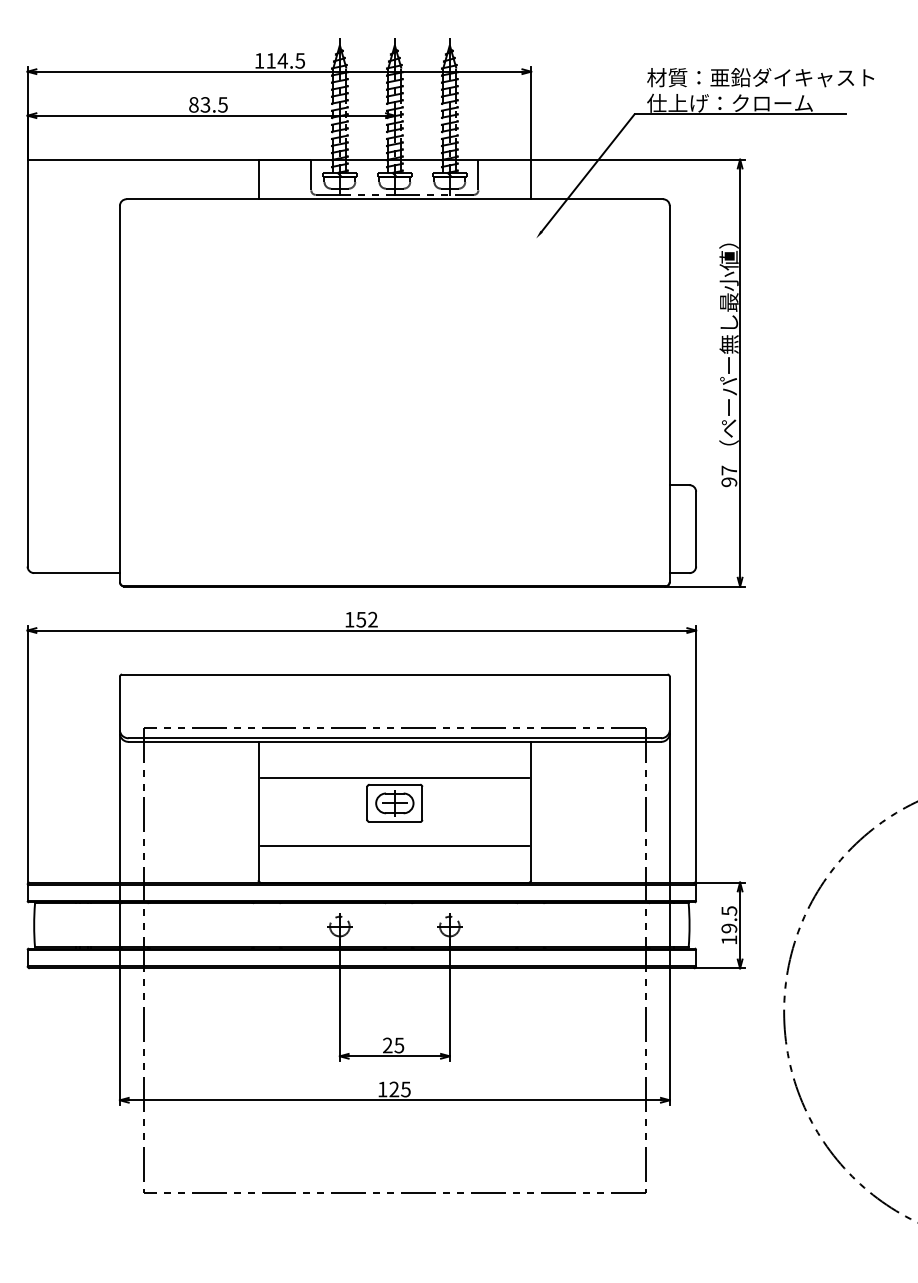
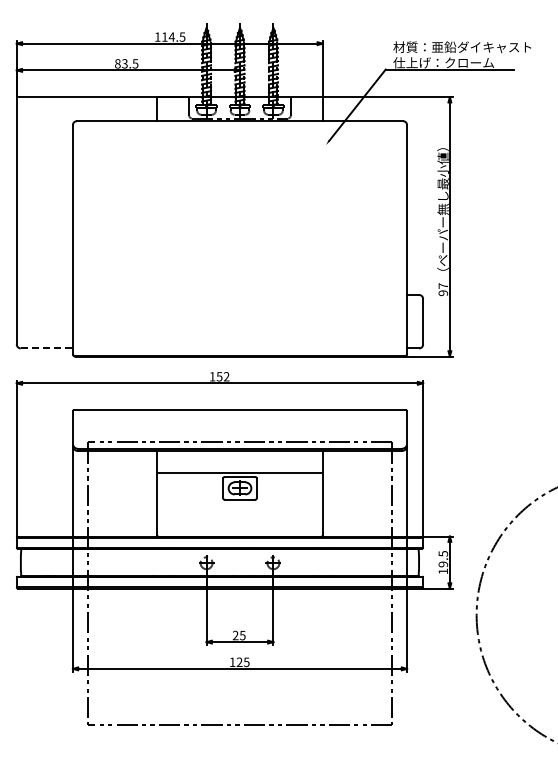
line: (78, 573) -> (47, 348), solid -> dashed
line: (394, 846) -> (239, 514), removed

